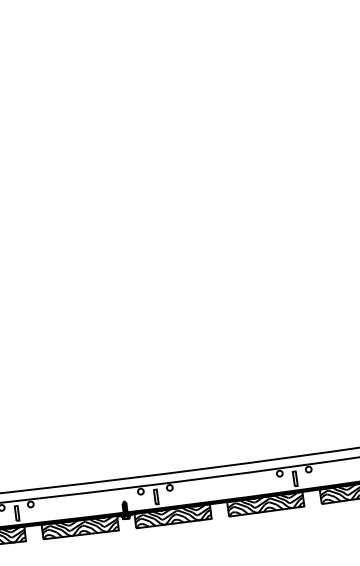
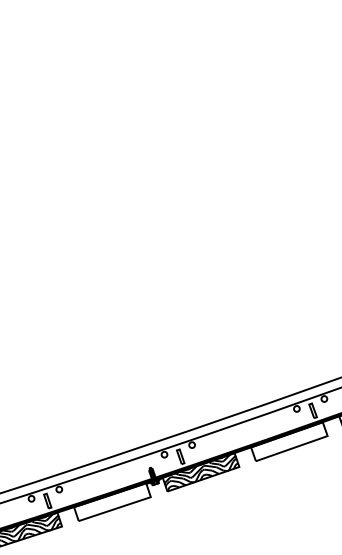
hatch: (265, 504) -> (289, 442), removed
hatch: (79, 527) -> (111, 502), removed

